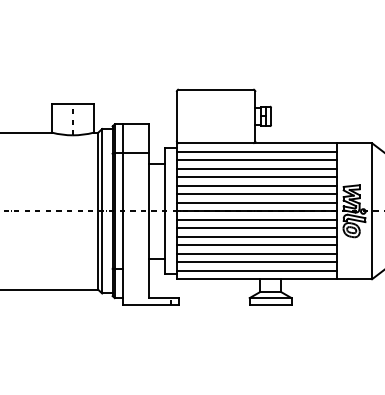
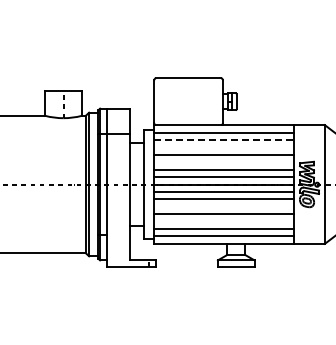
line: (257, 159) -> (224, 139), solid -> dashed
line: (257, 168) -> (224, 147), removed
line: (257, 186) -> (224, 162), removed
line: (257, 236) -> (224, 206), removed
line: (257, 253) -> (224, 221), removed

